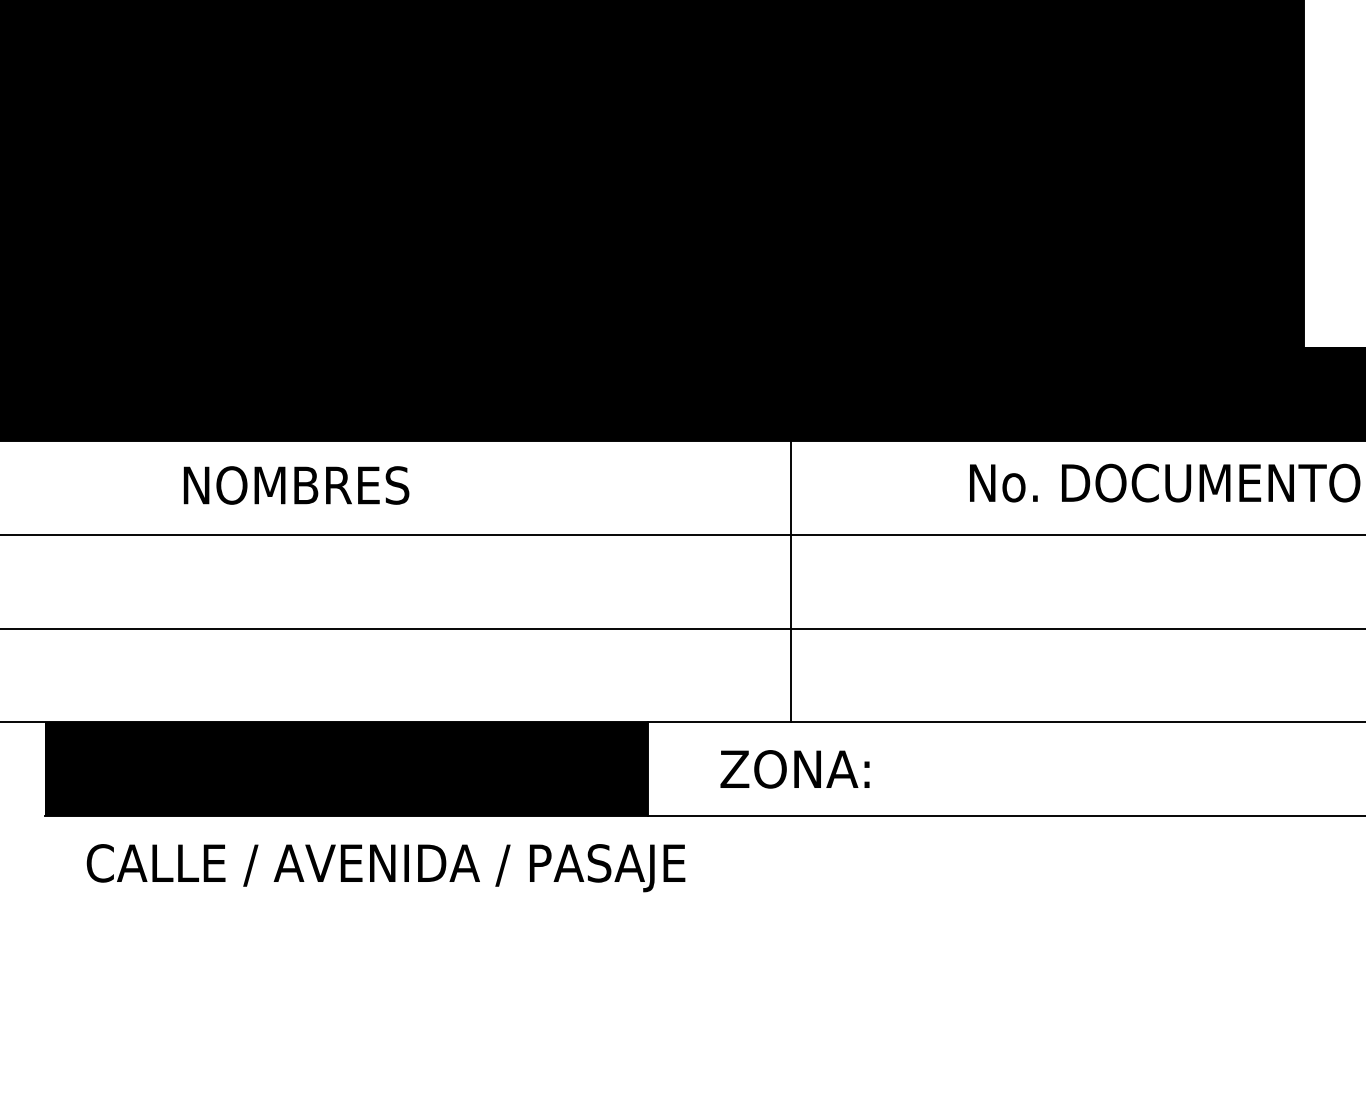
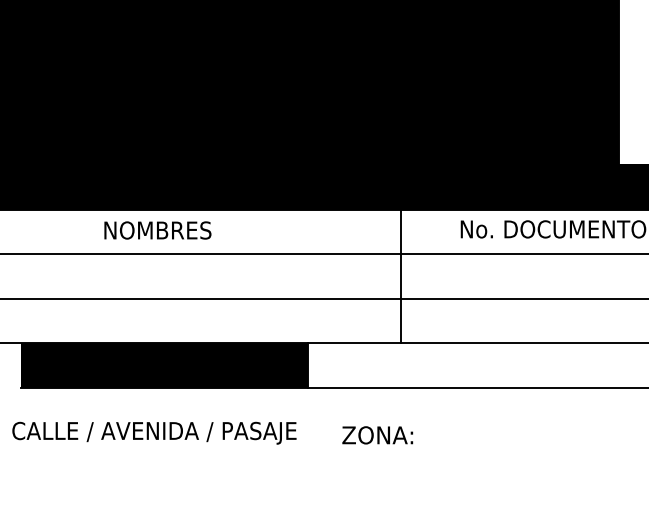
text: (295, 485) -> (157, 230), moved
line: (790, 582) -> (400, 276), moved
text: (794, 769) -> (377, 435), moved
text: (386, 866) -> (154, 432), moved

